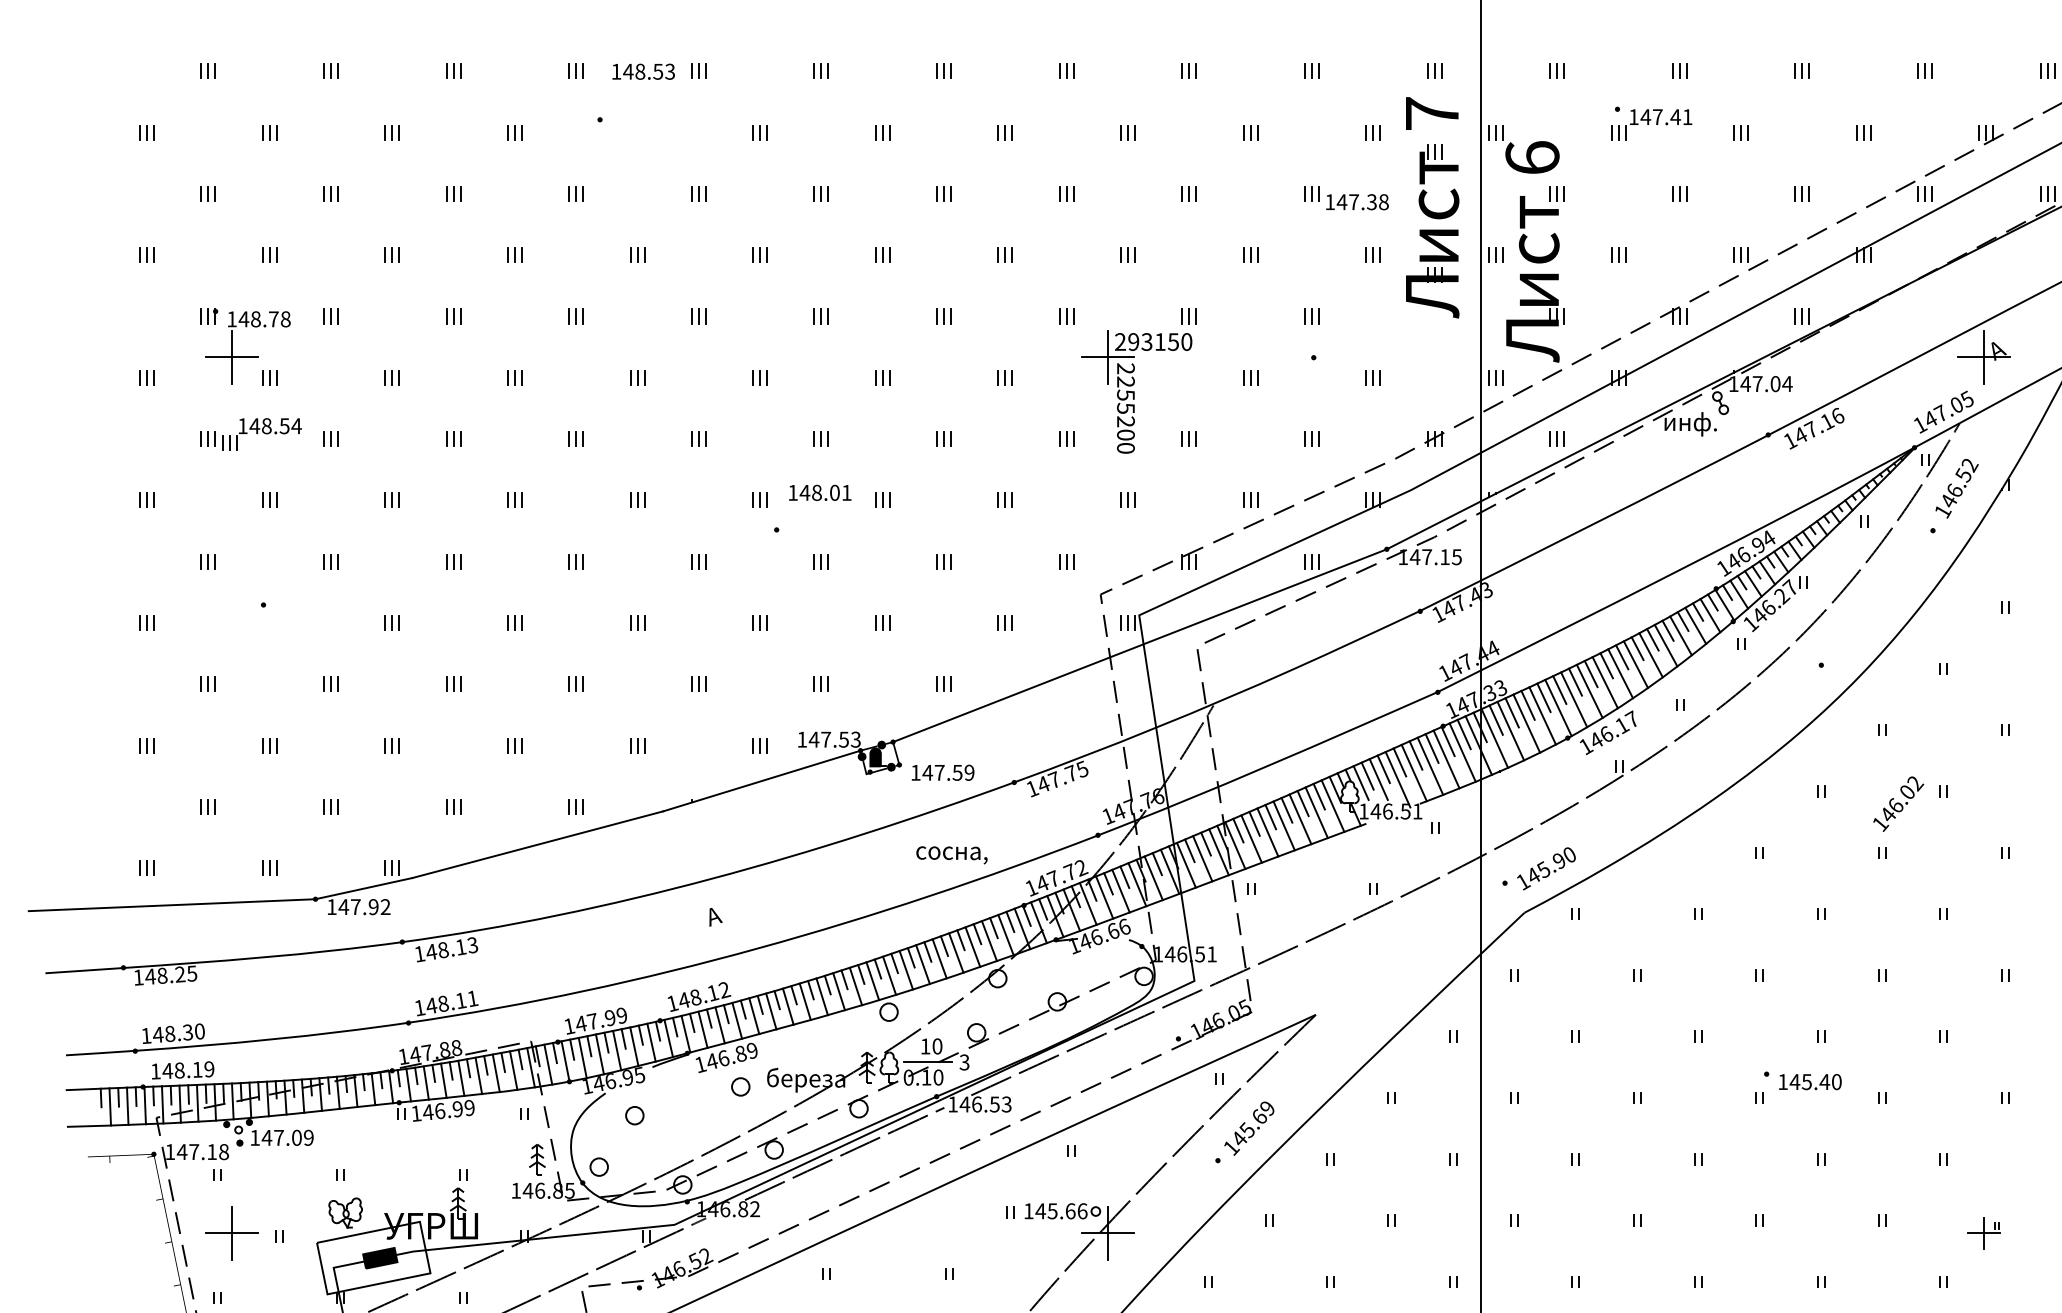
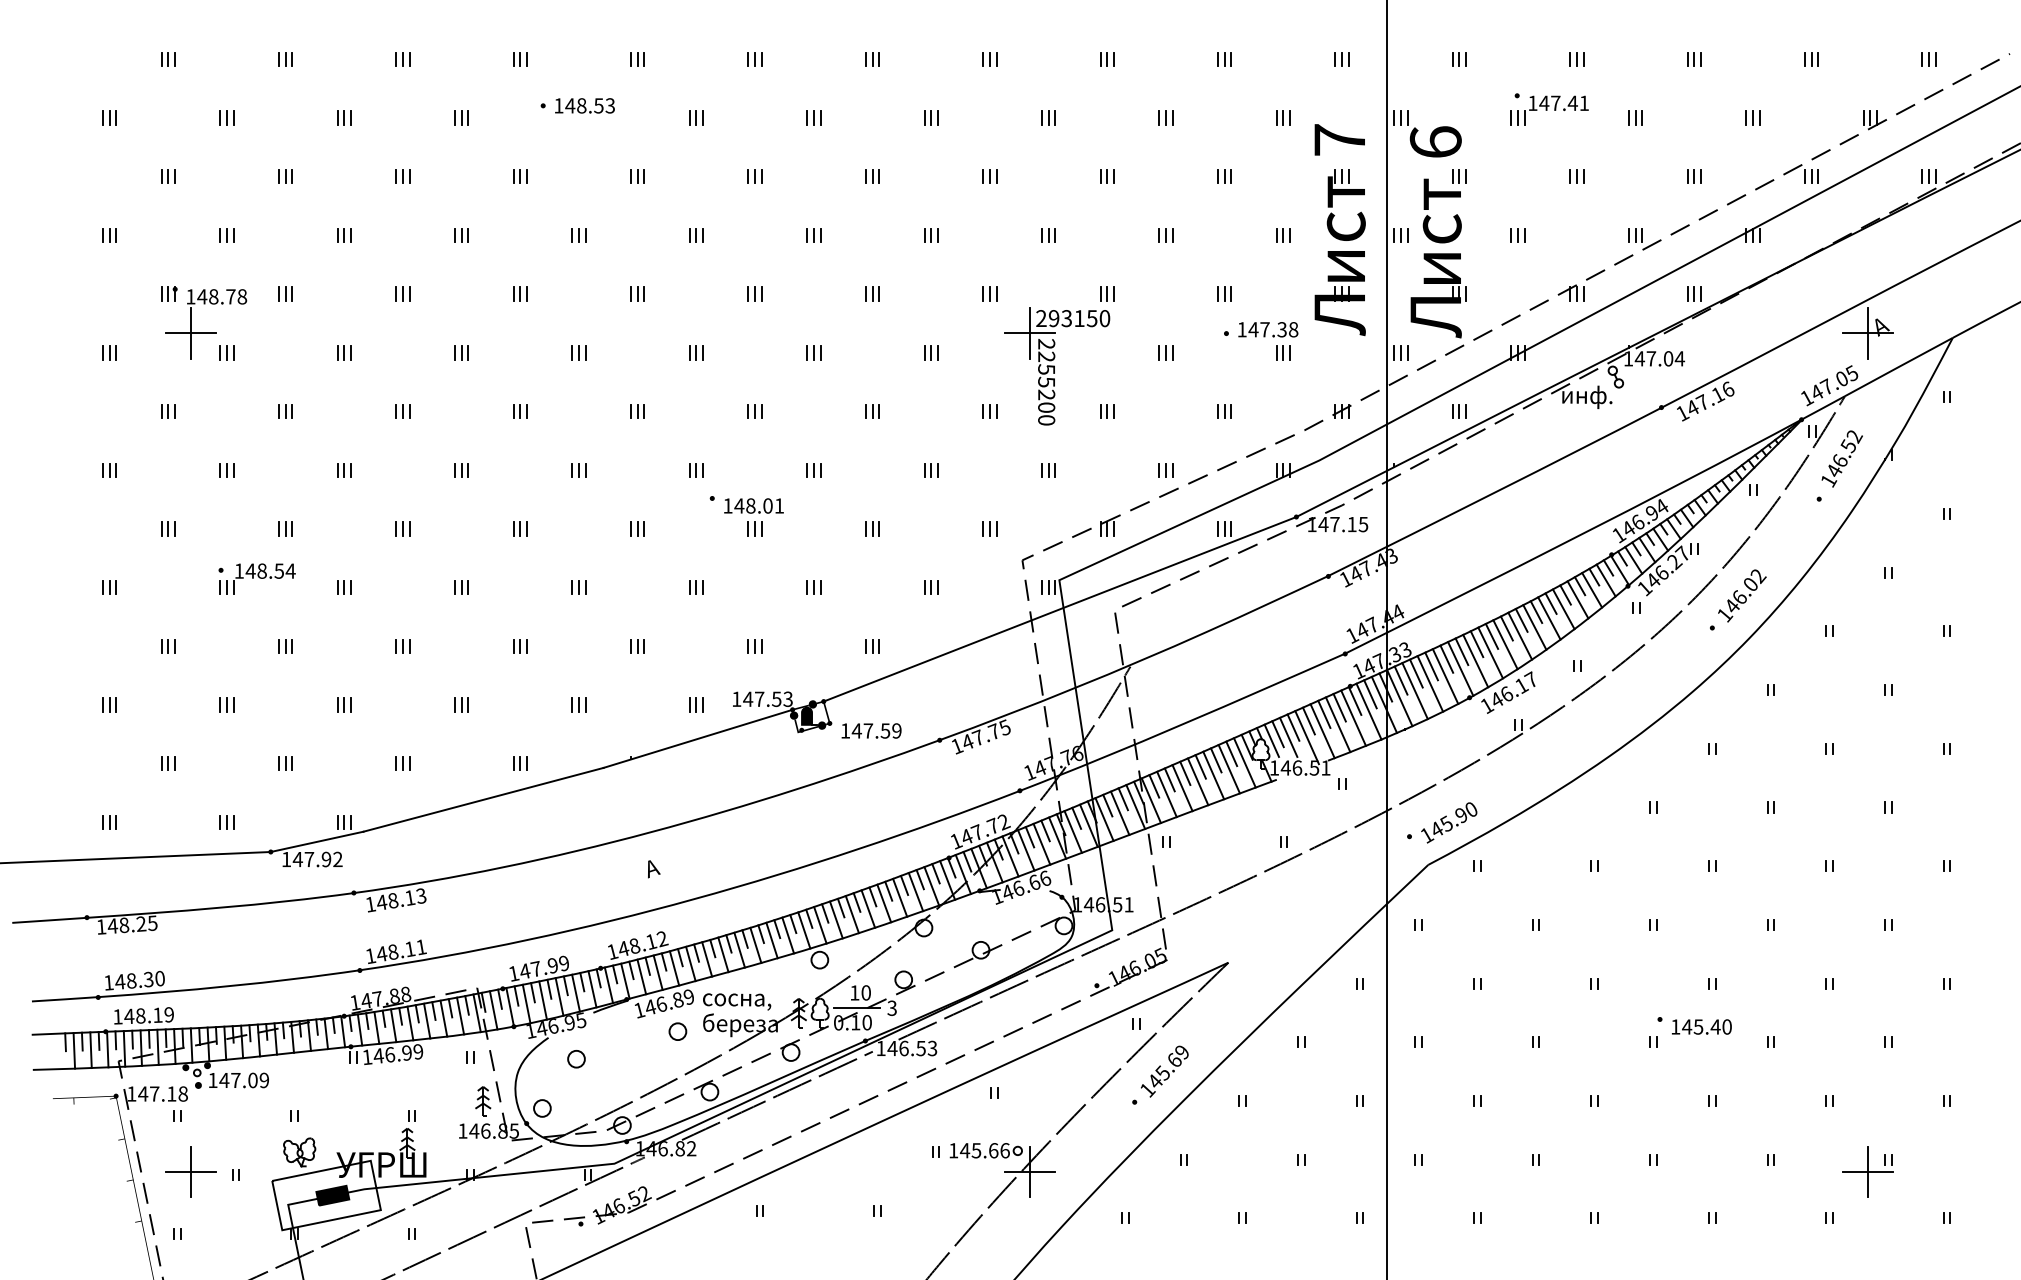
text: (643, 71) -> (584, 105), moved
text: (1357, 201) -> (1268, 329), moved
part: (1431, 208) -> (1339, 230), moved
part: (261, 433) -> (257, 578), moved
text: (819, 492) -> (753, 505), moved
text: (1898, 803) -> (1742, 595), moved
text: (952, 854) -> (737, 1001), moved
part: (1983, 1232) -> (1867, 1171), size x1.67

